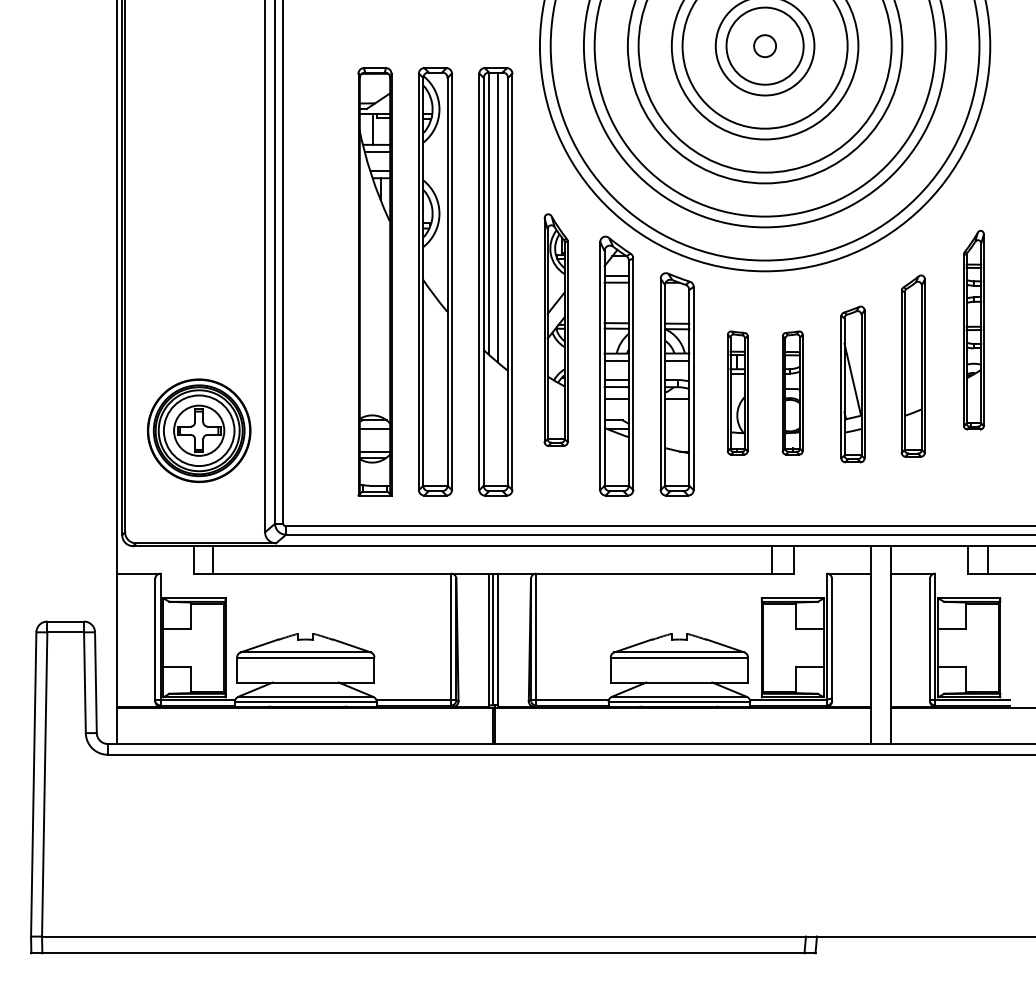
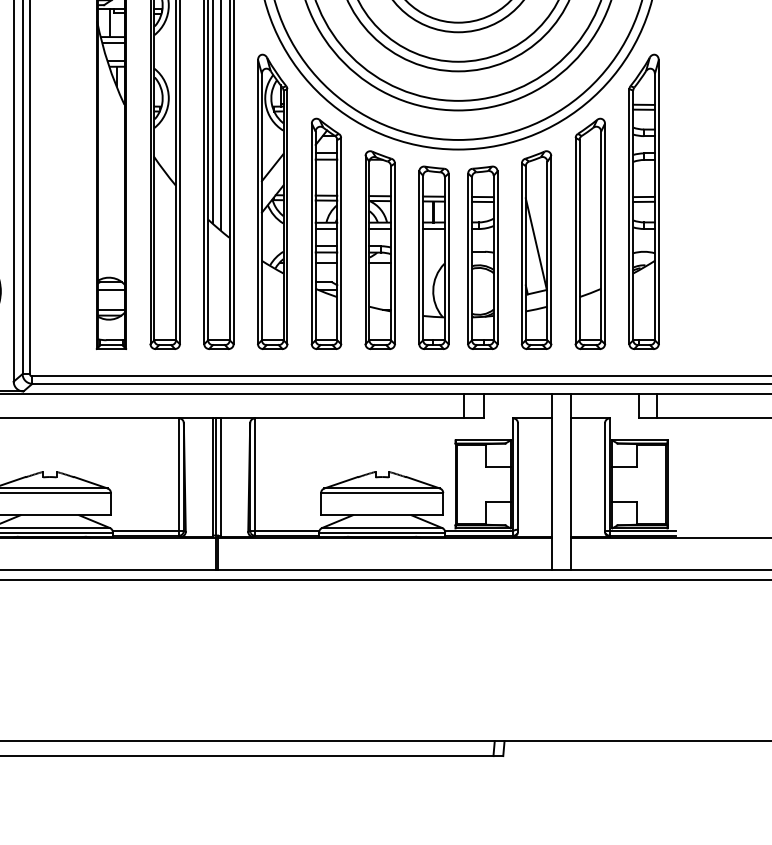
part: (555, 329) -> (271, 201), size x1.43
part: (973, 329) -> (643, 201), size x1.67
part: (912, 365) -> (589, 233), size x1.43
part: (852, 384) -> (536, 250), size x1.43
part: (737, 392) -> (433, 257), size x1.67
part: (792, 392) -> (482, 257), size x1.67

